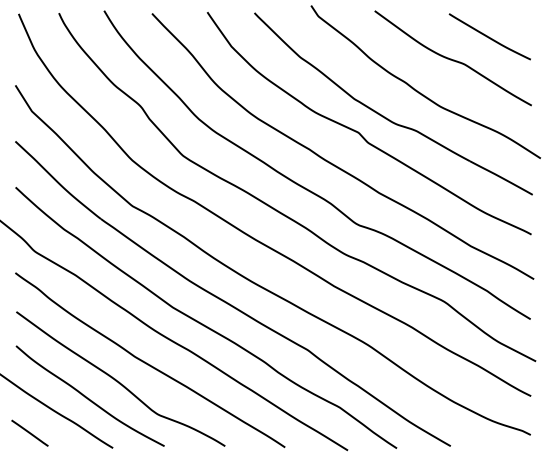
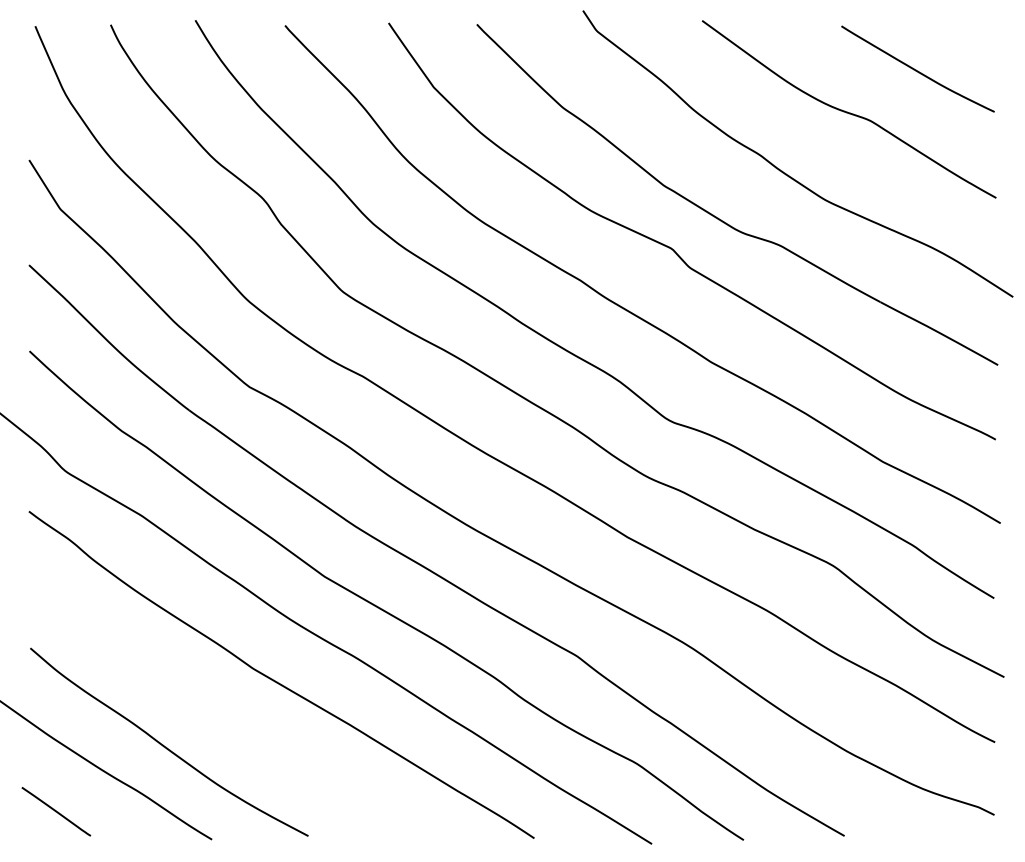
curve: (119, 381) -> (224, 714), removed

